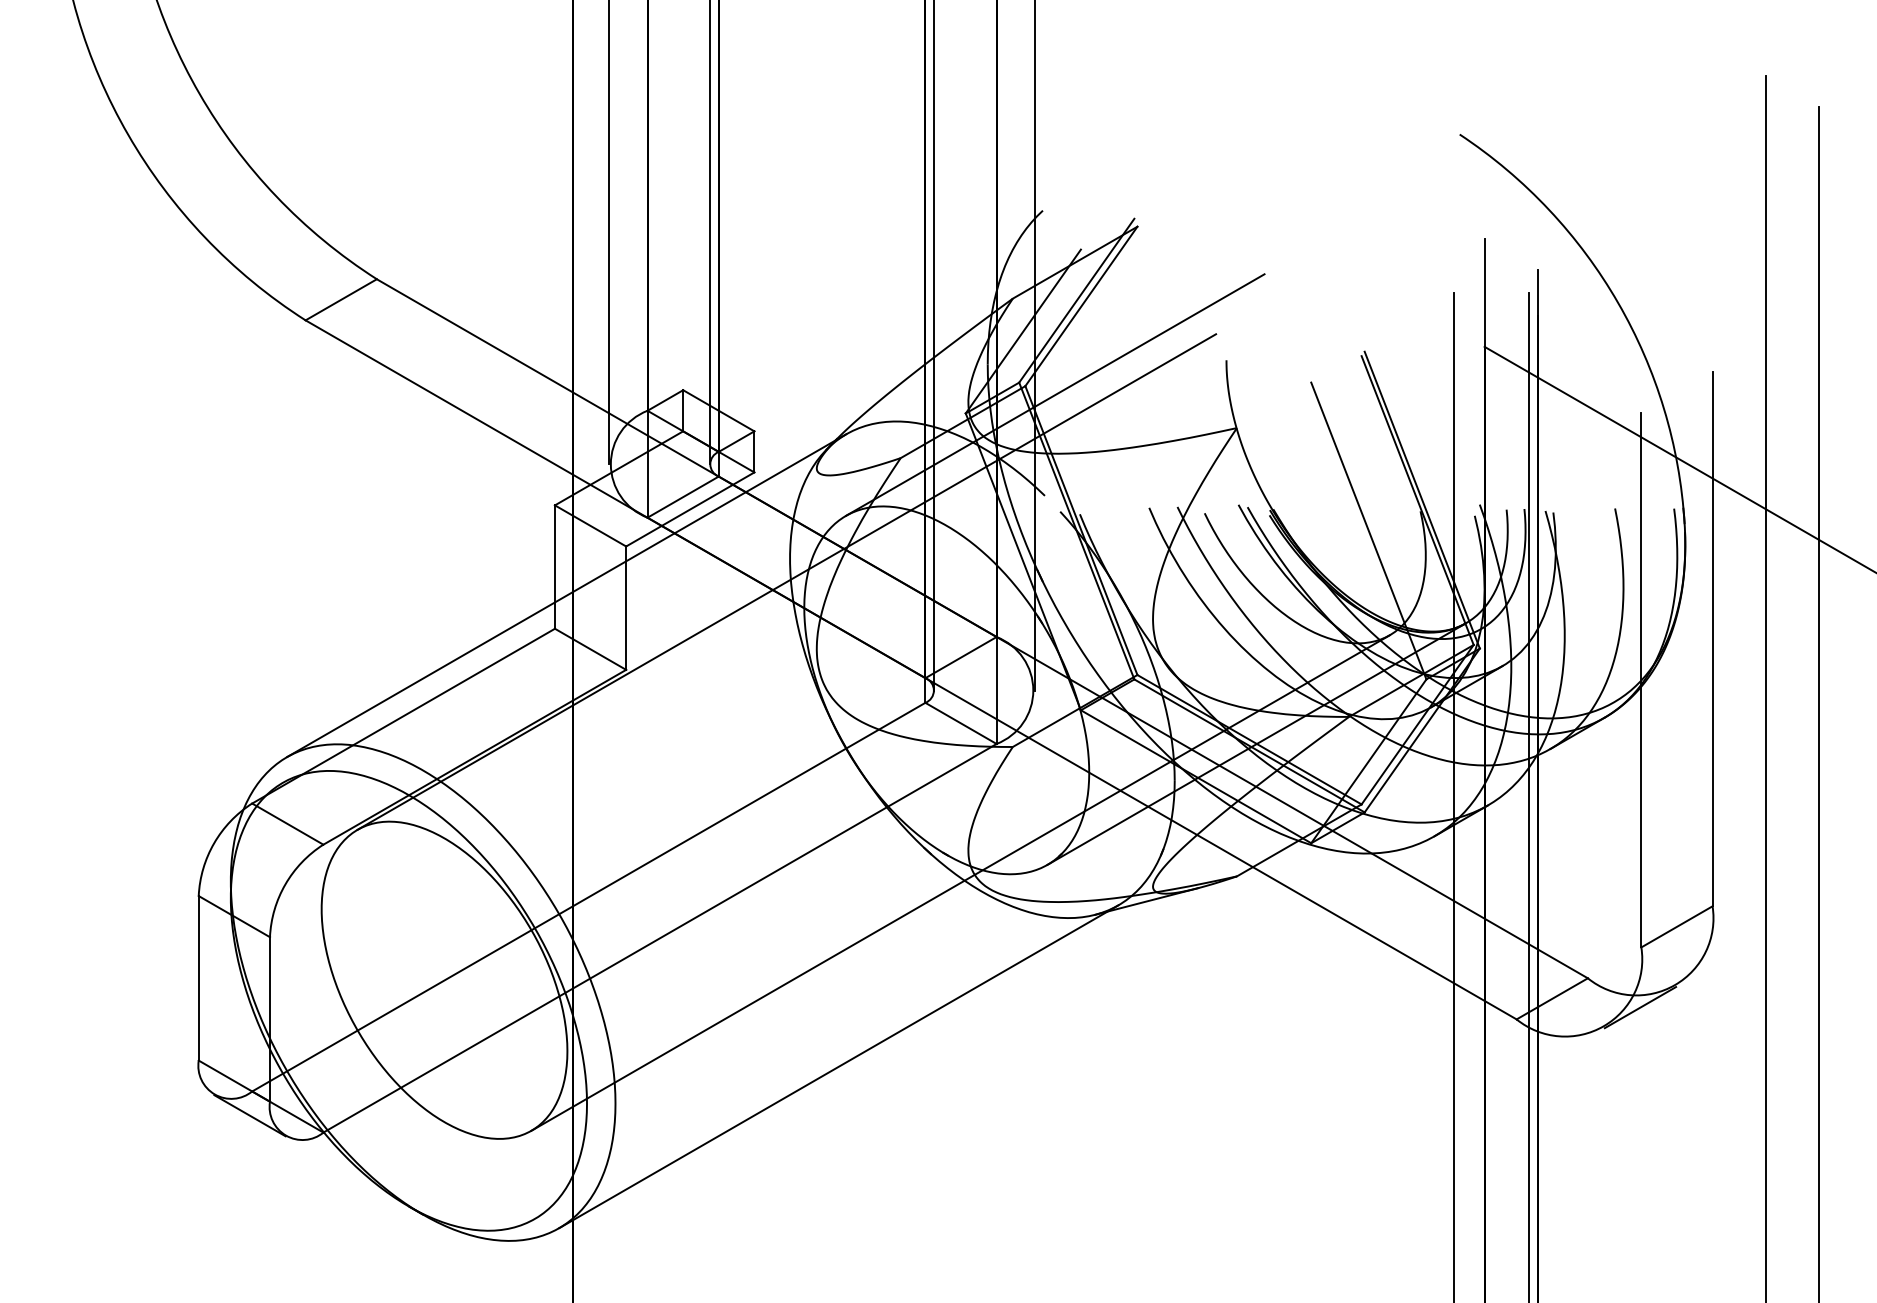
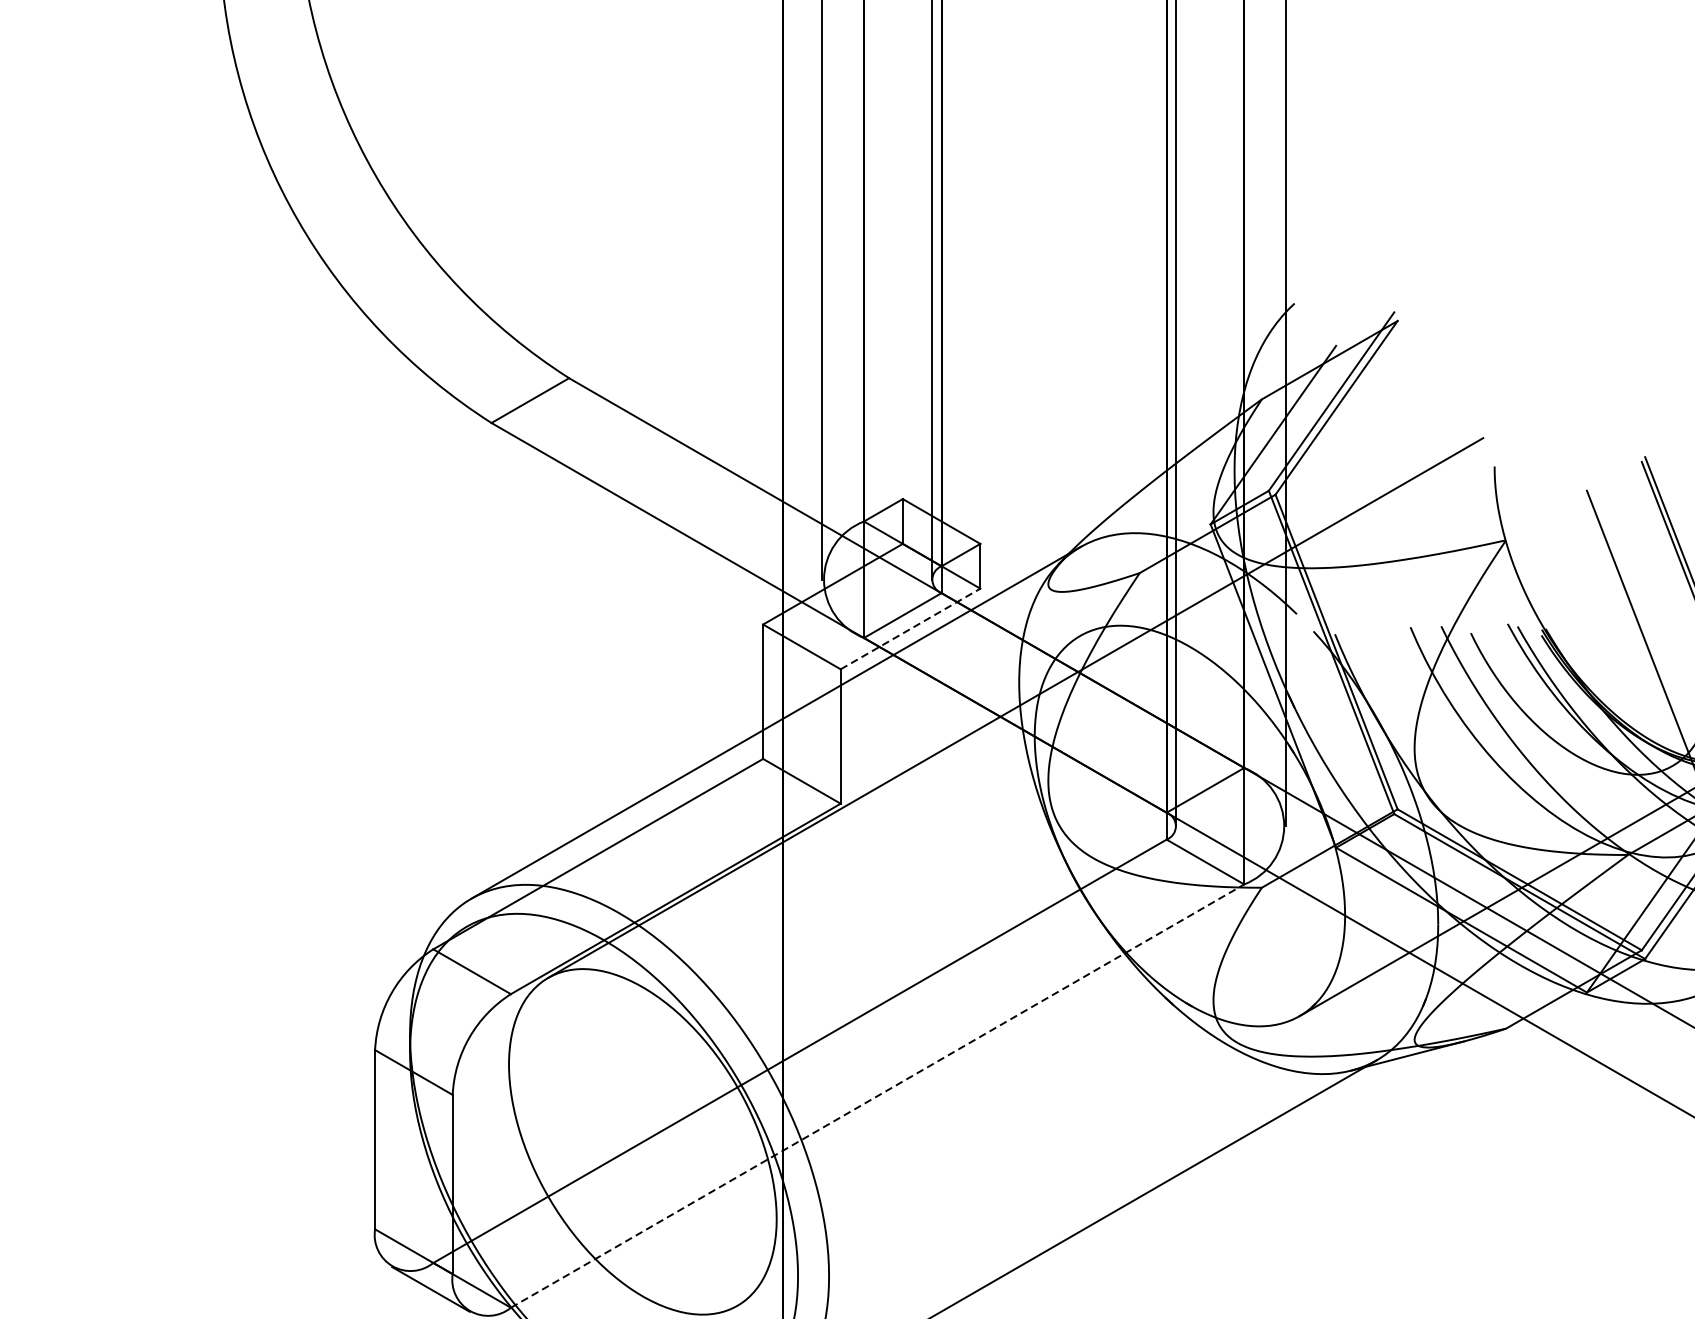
line: (1055, 394) -> (1308, 503), removed
line: (690, 509) -> (910, 629), solid -> dashed
line: (960, 882) -> (1204, 1035), removed
line: (660, 938) -> (878, 1096), solid -> dashed

